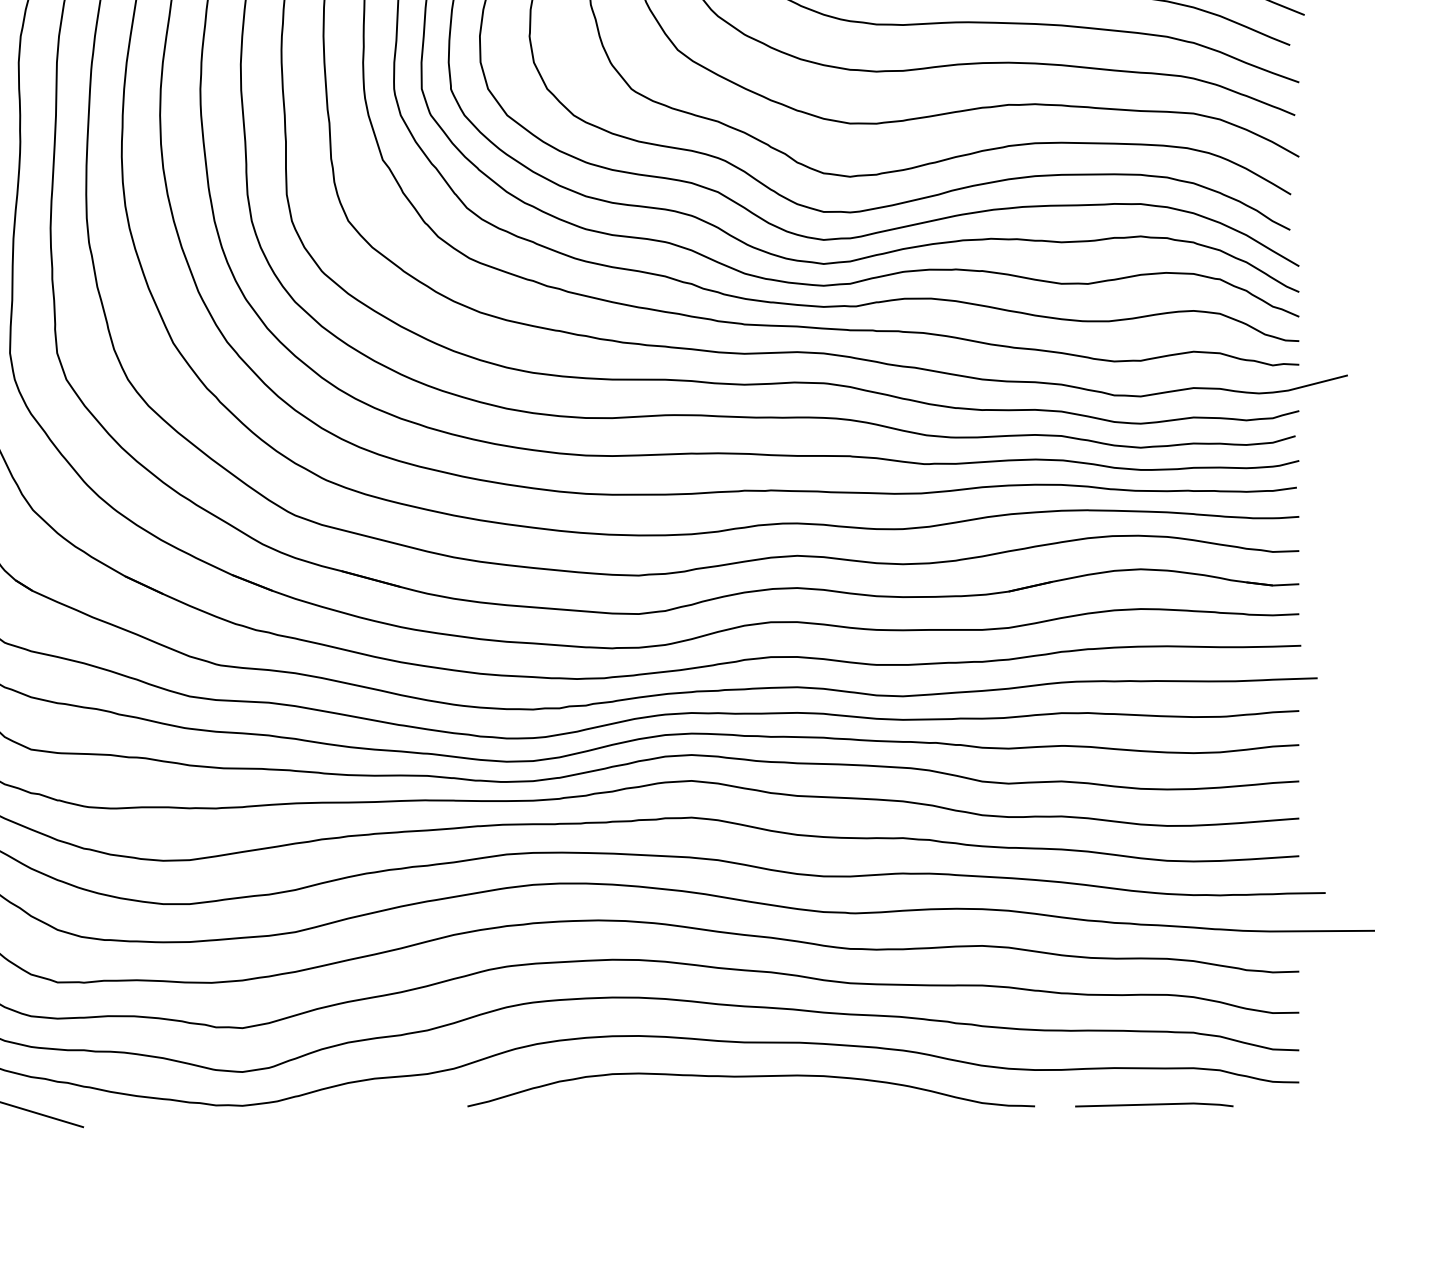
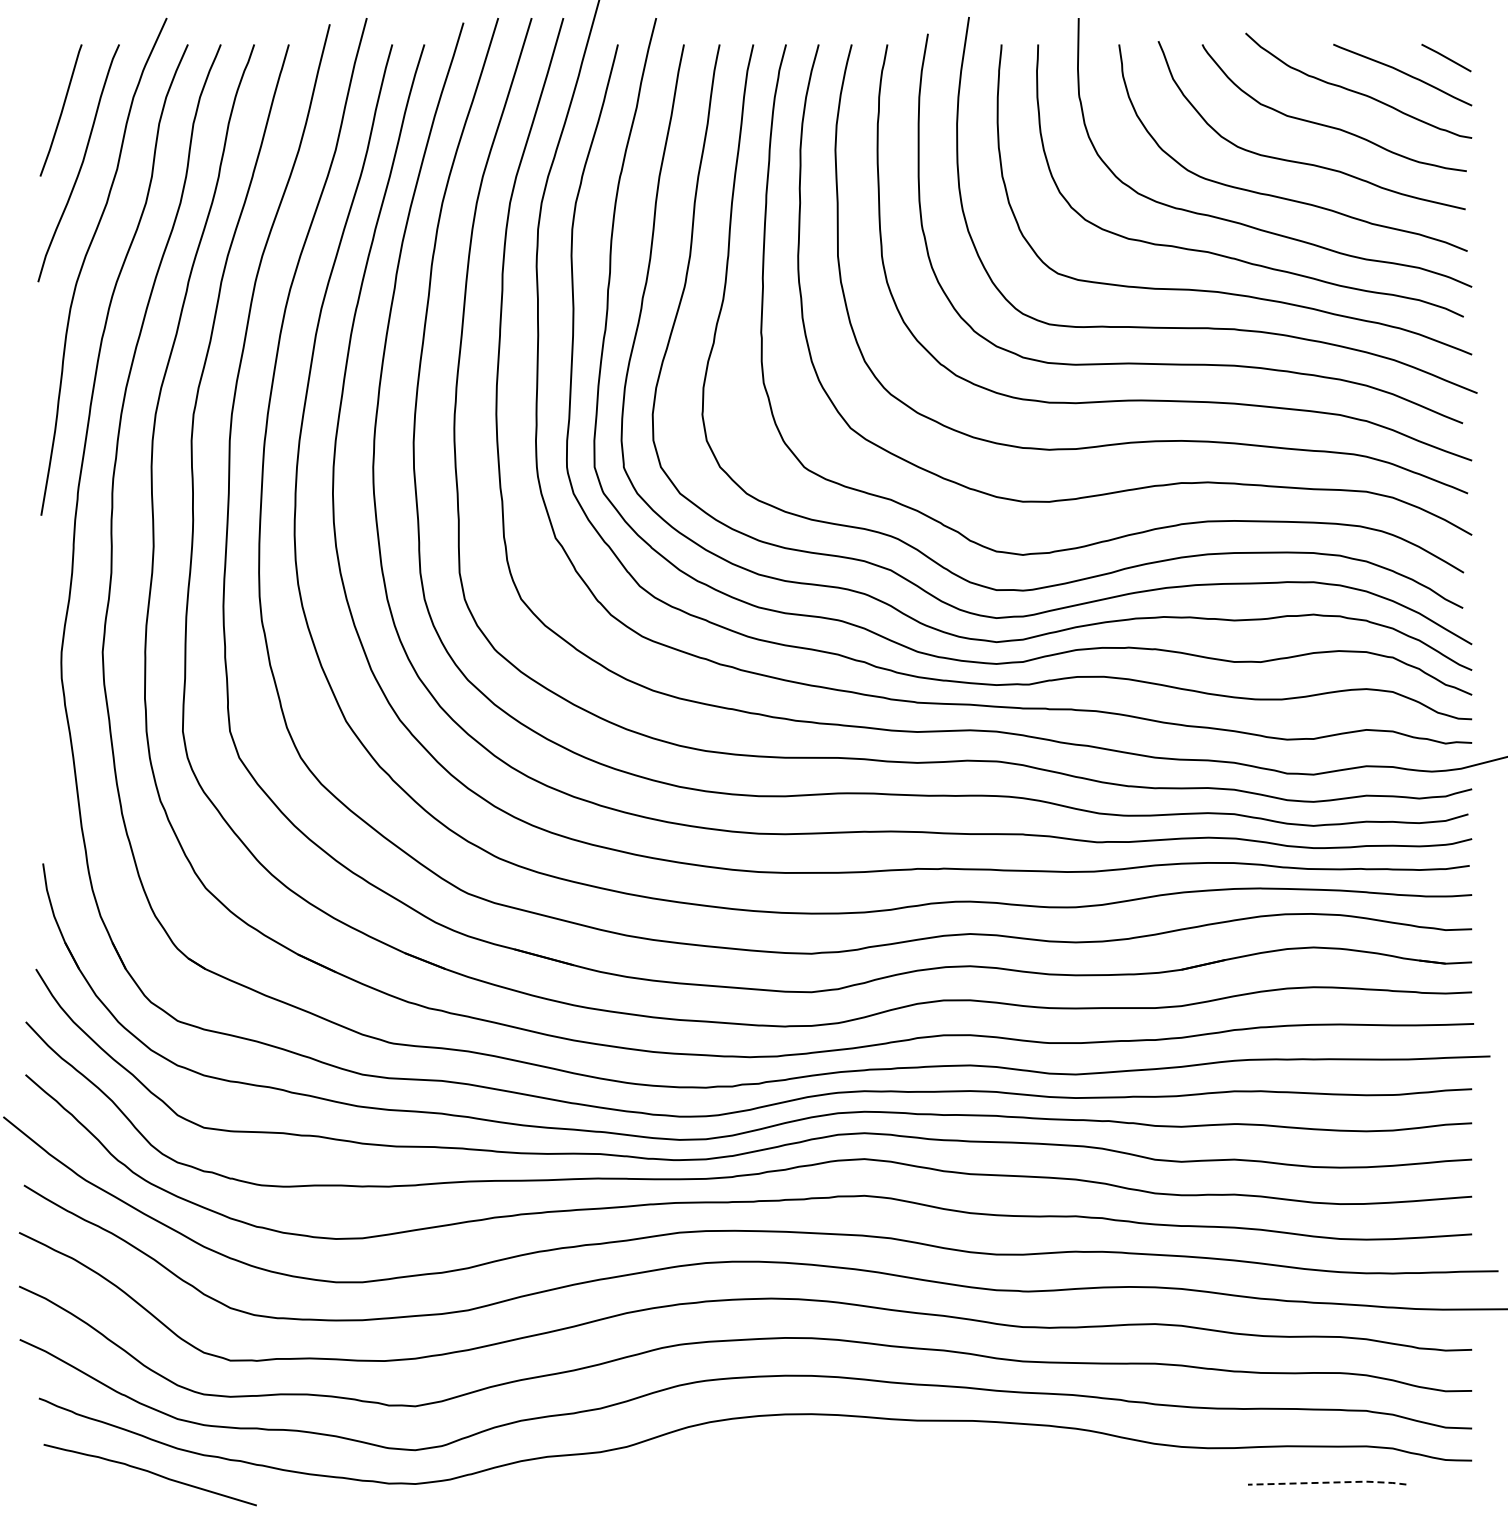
curve: (750, 1077) -> (923, 1455), removed
line: (1155, 1104) -> (1328, 1482), solid -> dashed

